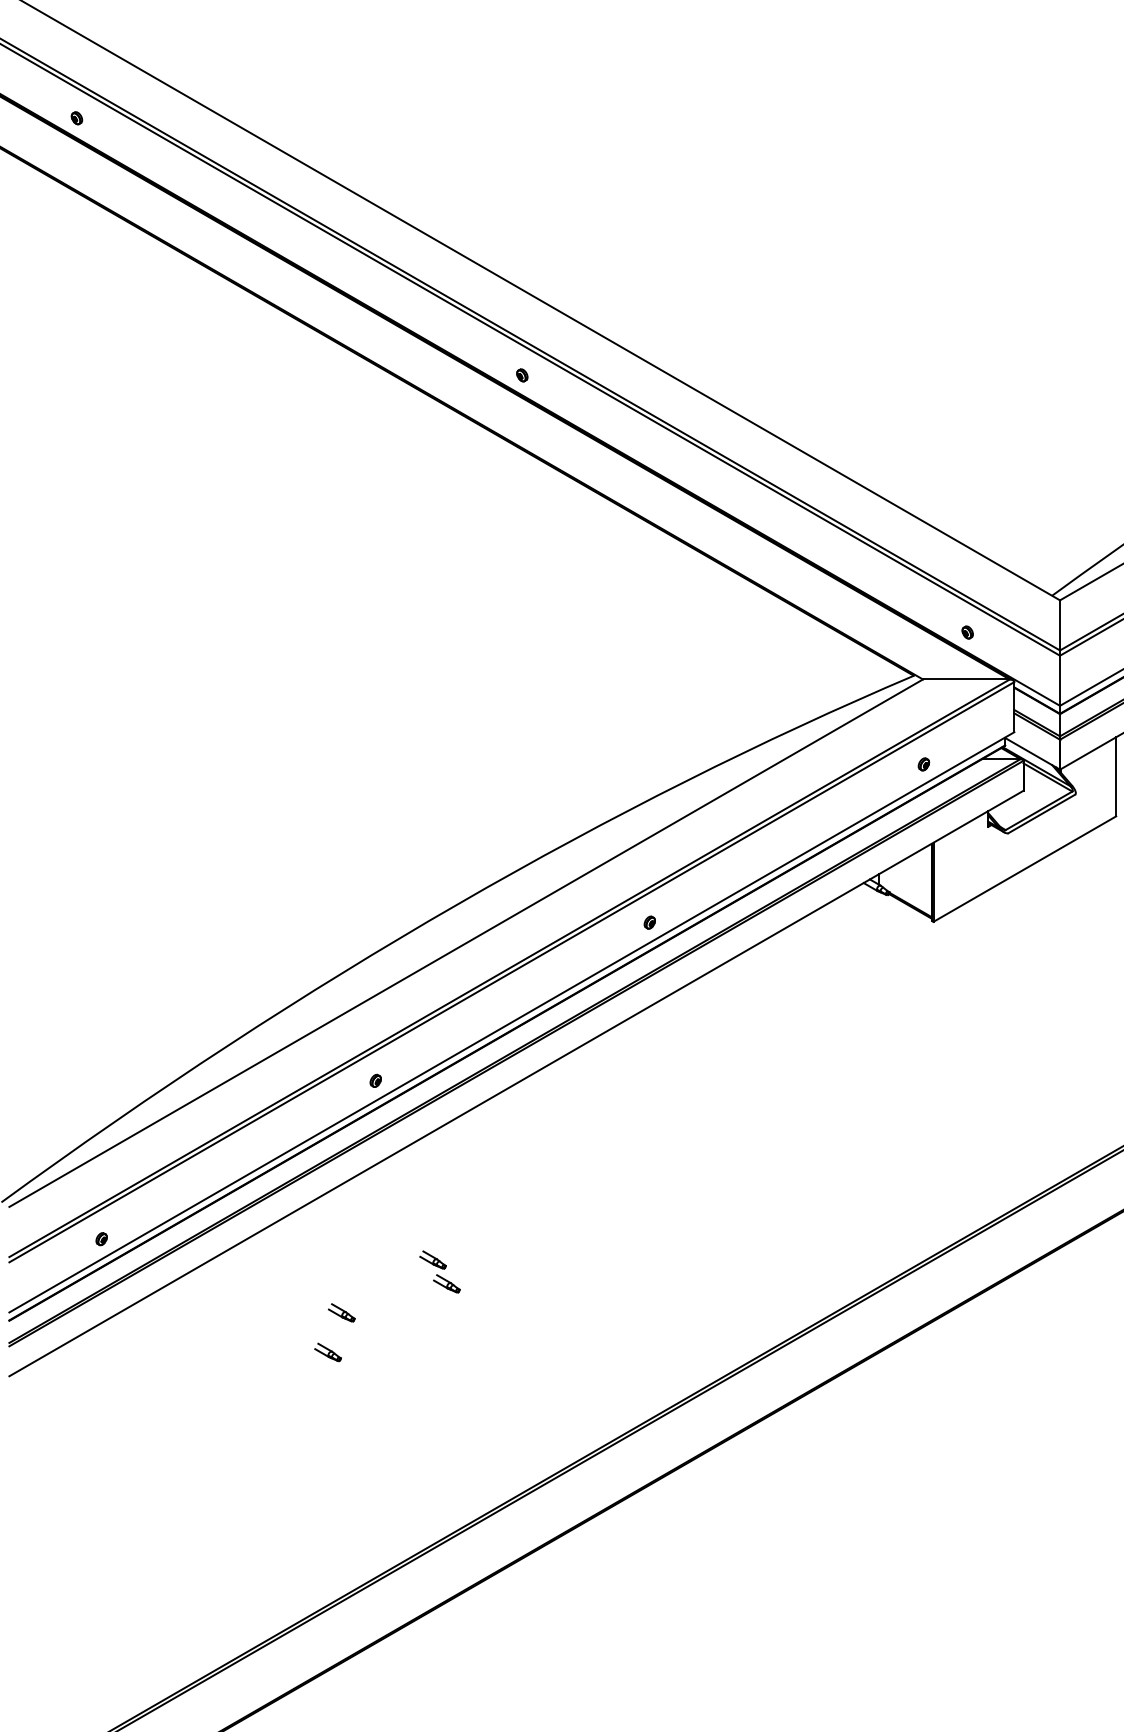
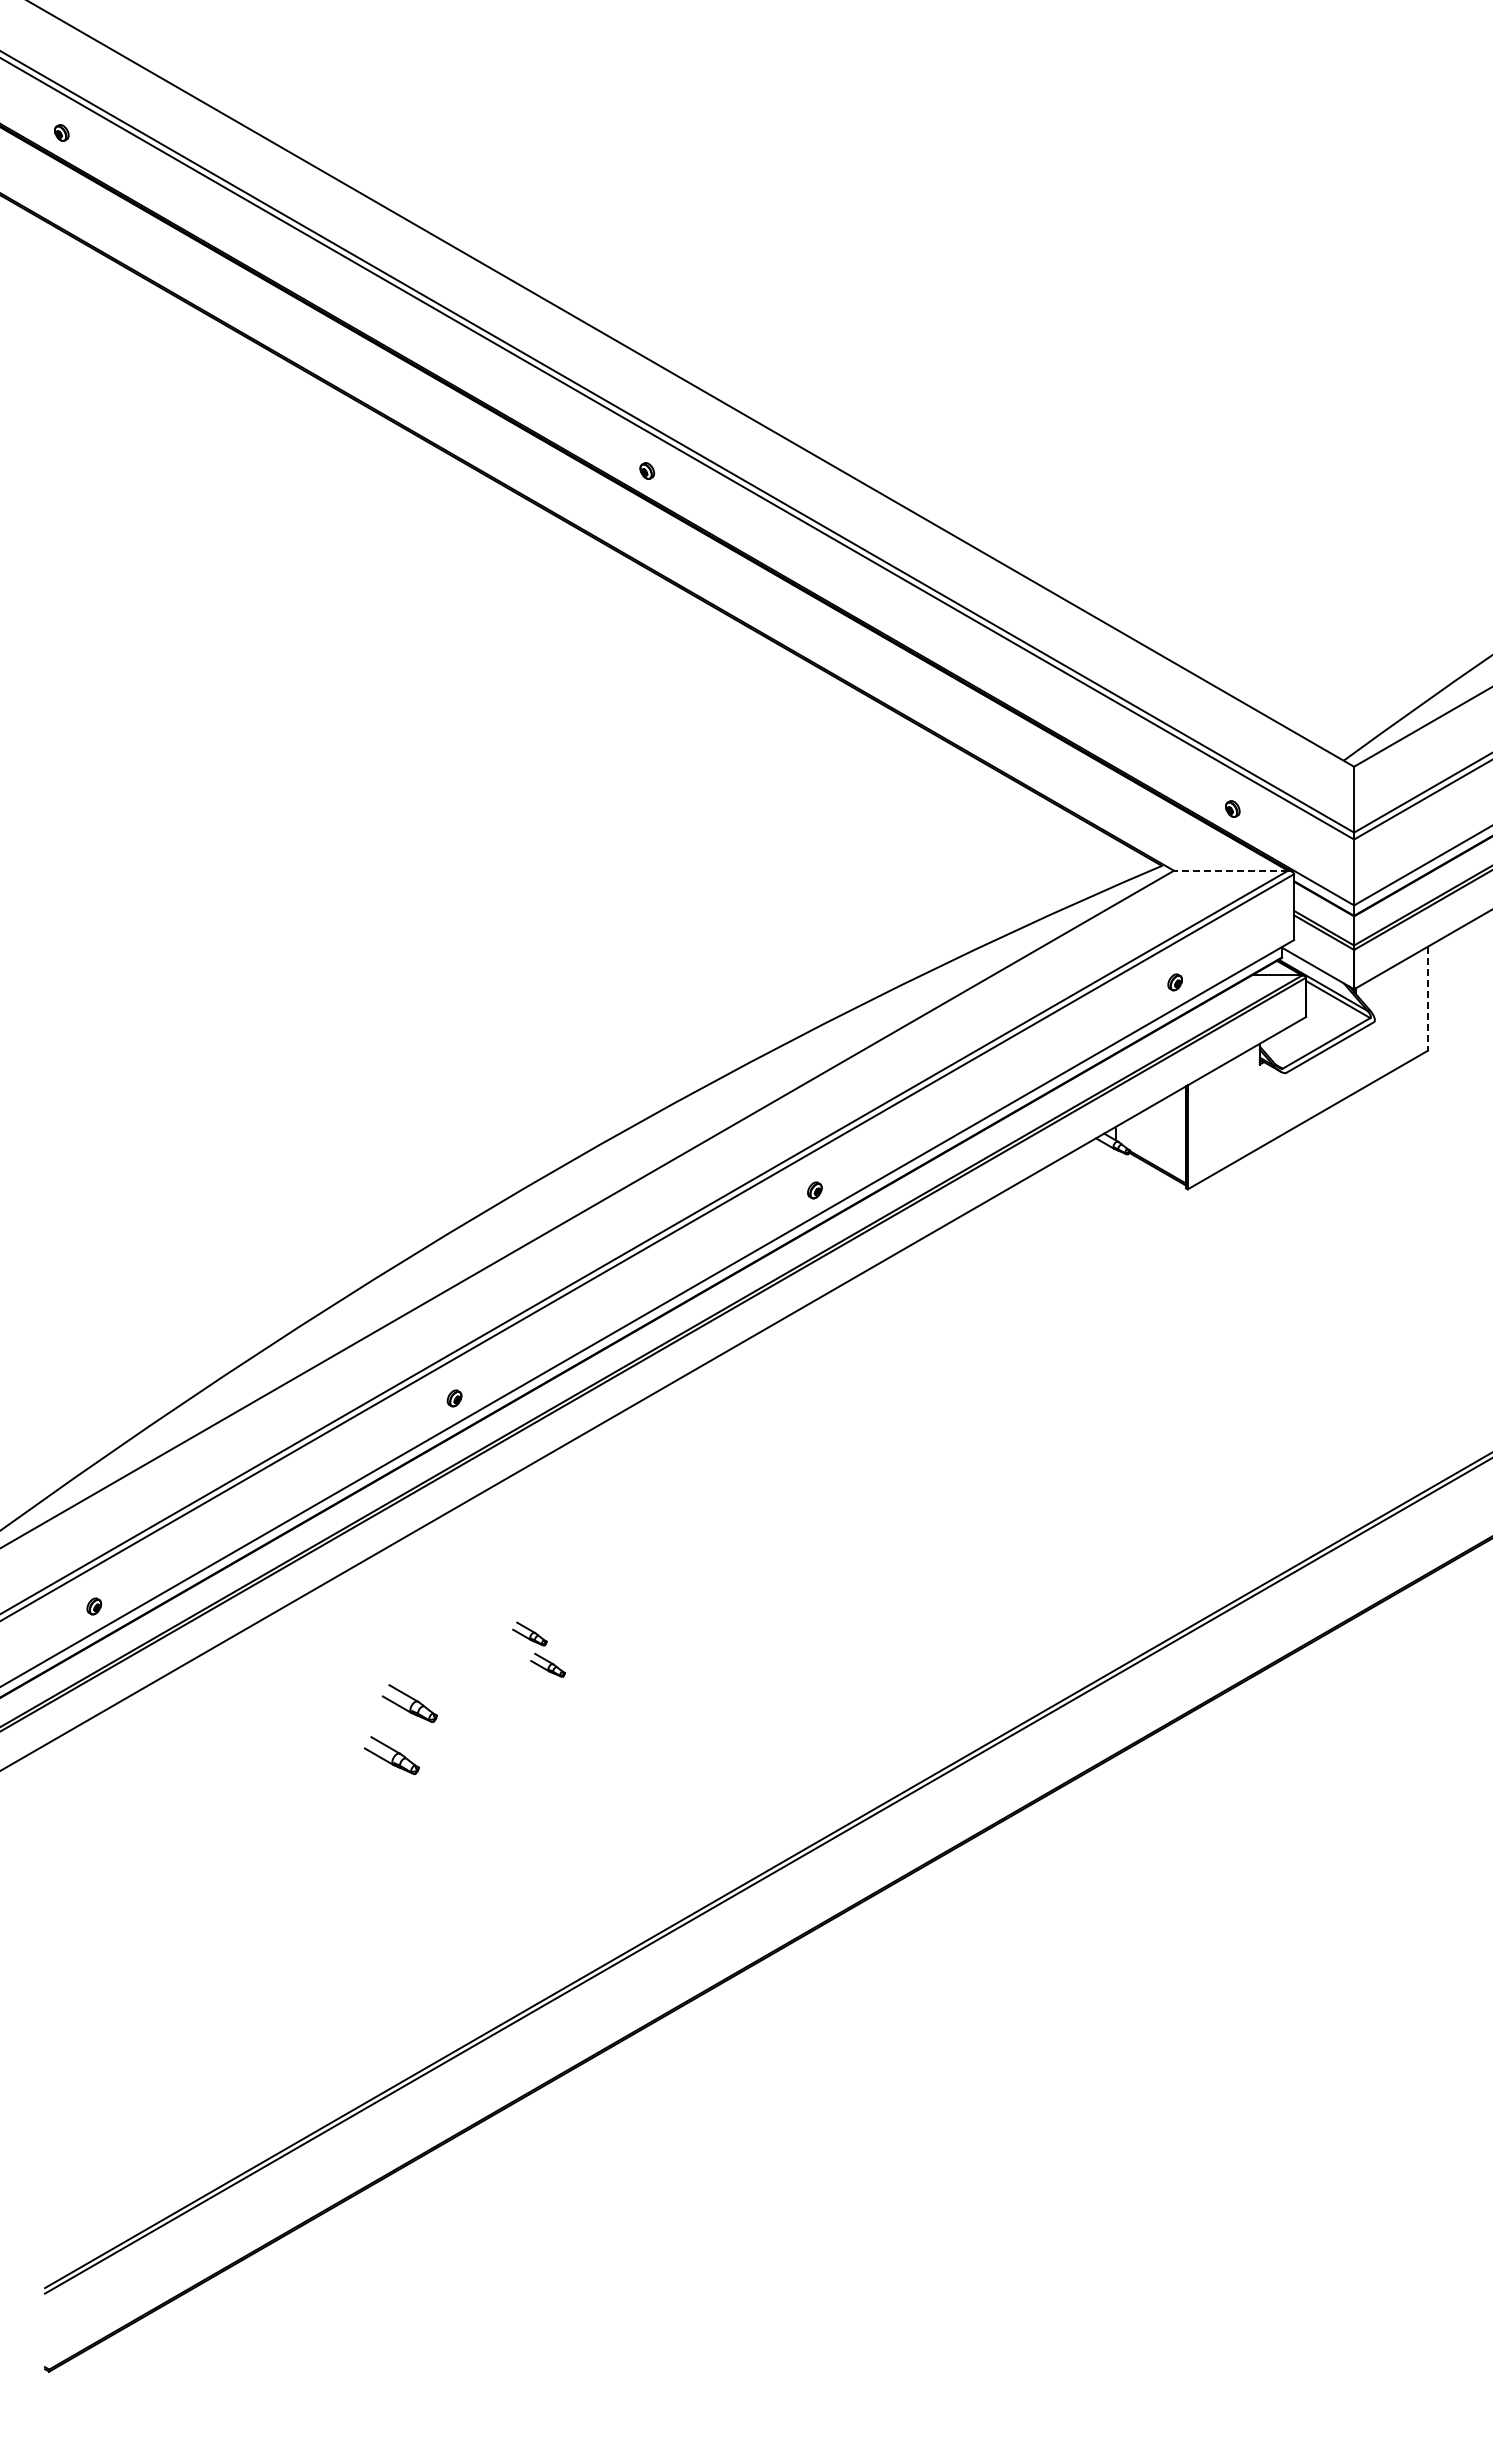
line: (966, 679) -> (1230, 870), solid -> dashed
line: (1115, 776) -> (1427, 998), solid -> dashed
part: (341, 1312) -> (409, 1703), size x1.6
part: (327, 1352) -> (391, 1755), size x1.6

